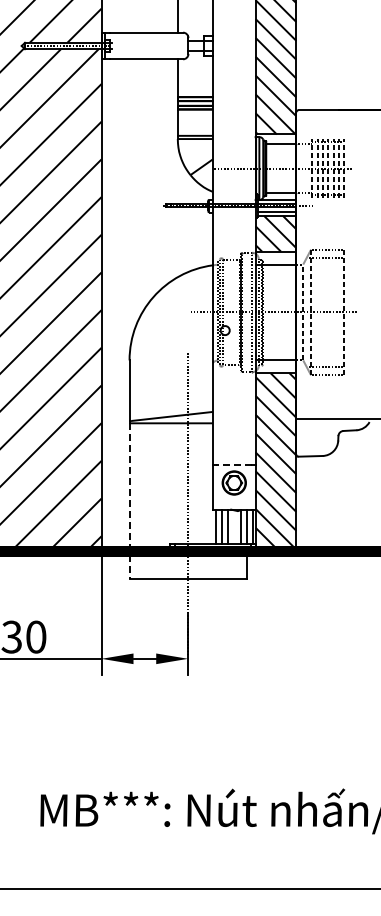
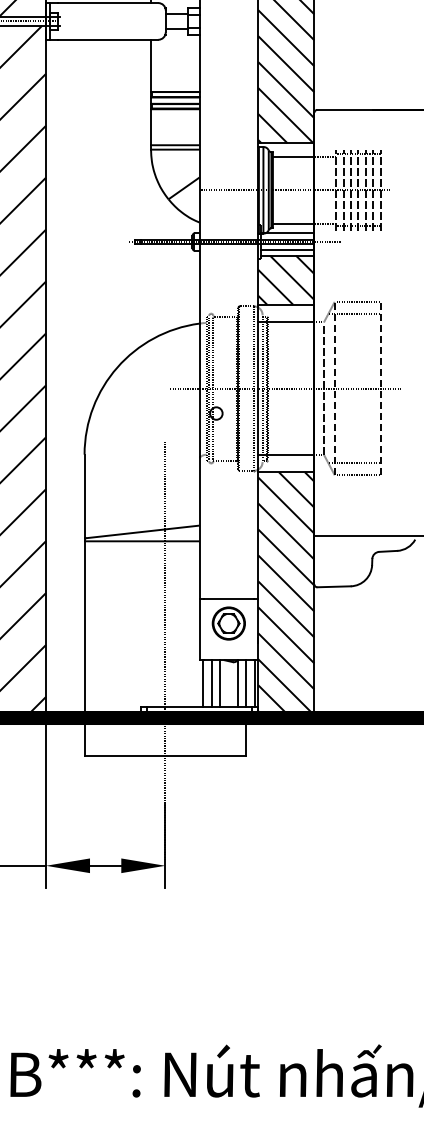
line: (233, 464) -> (227, 598), dashed -> solid
line: (129, 501) -> (84, 649), dashed -> solid

